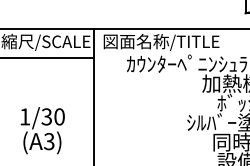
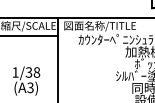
text: (58, 116) -> (36, 72), 1/30 -> 1/38

